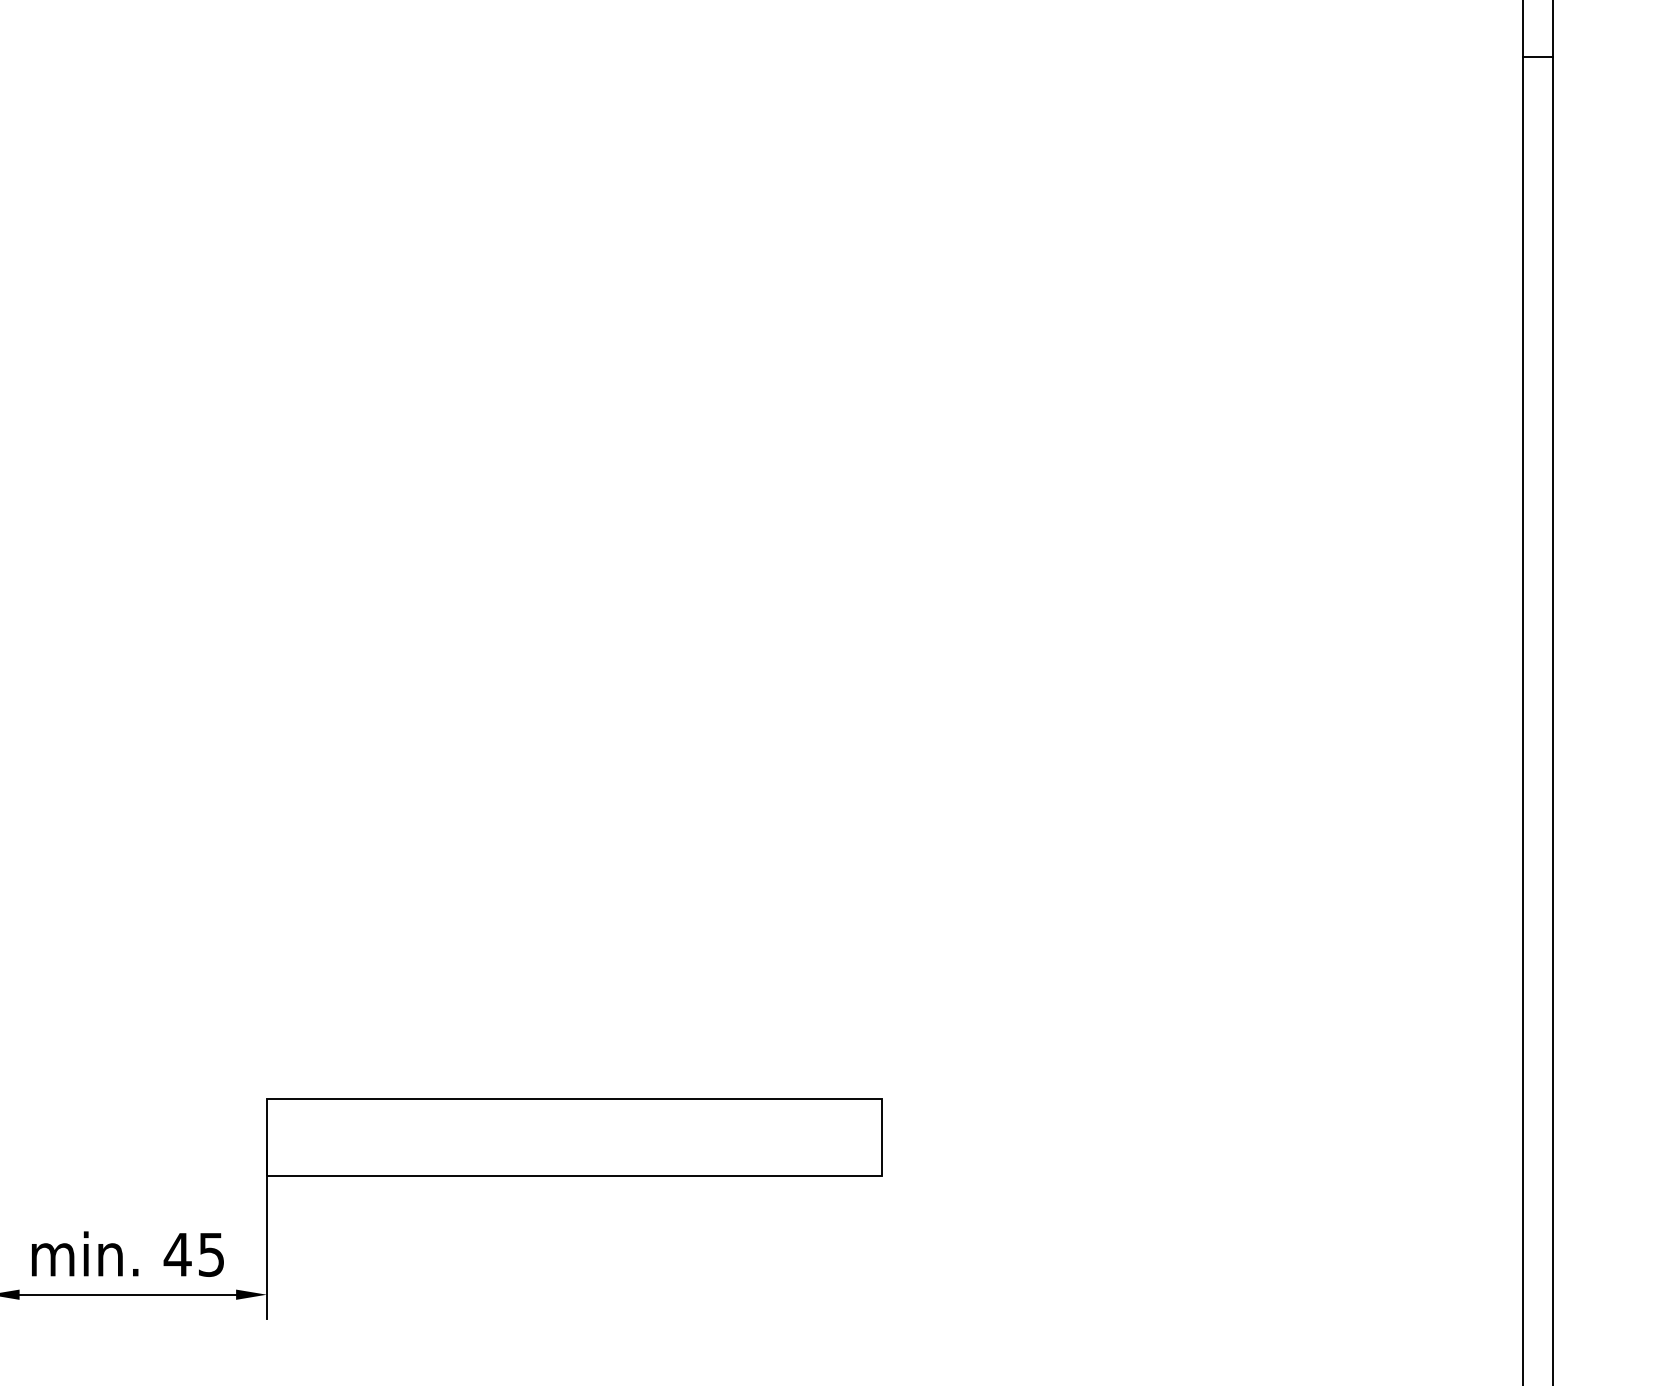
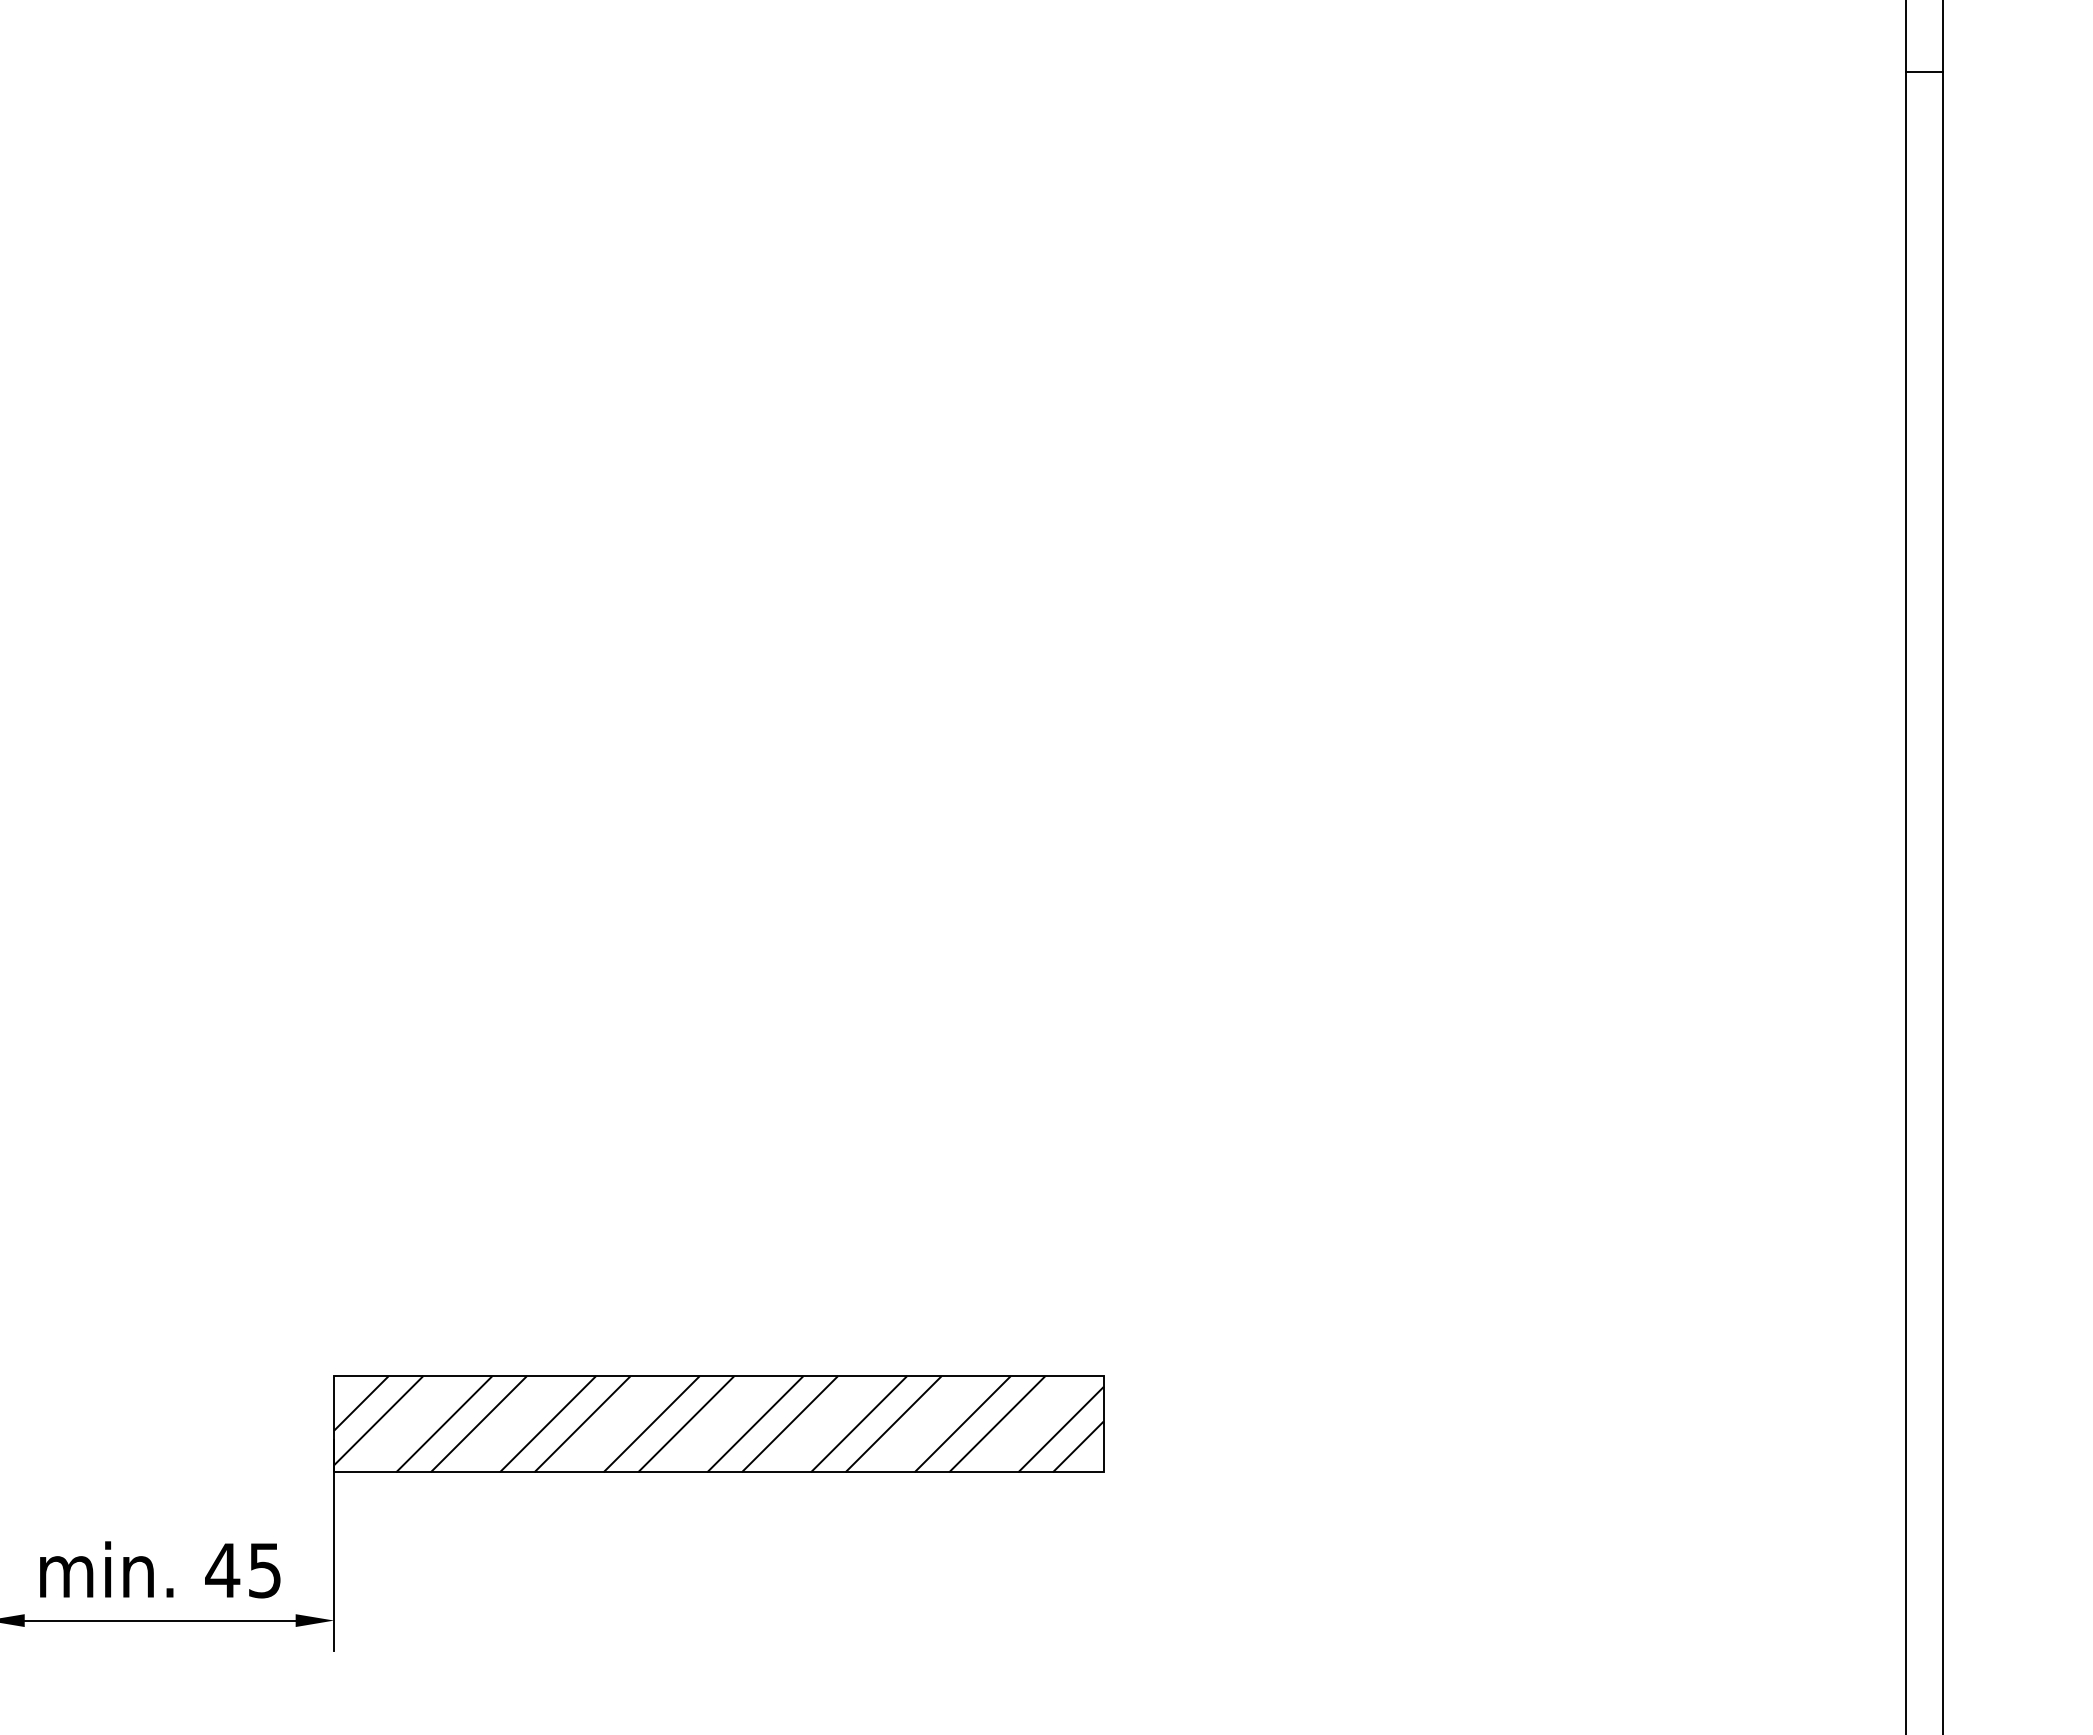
hatch: (573, 1138) -> (718, 1424), added

